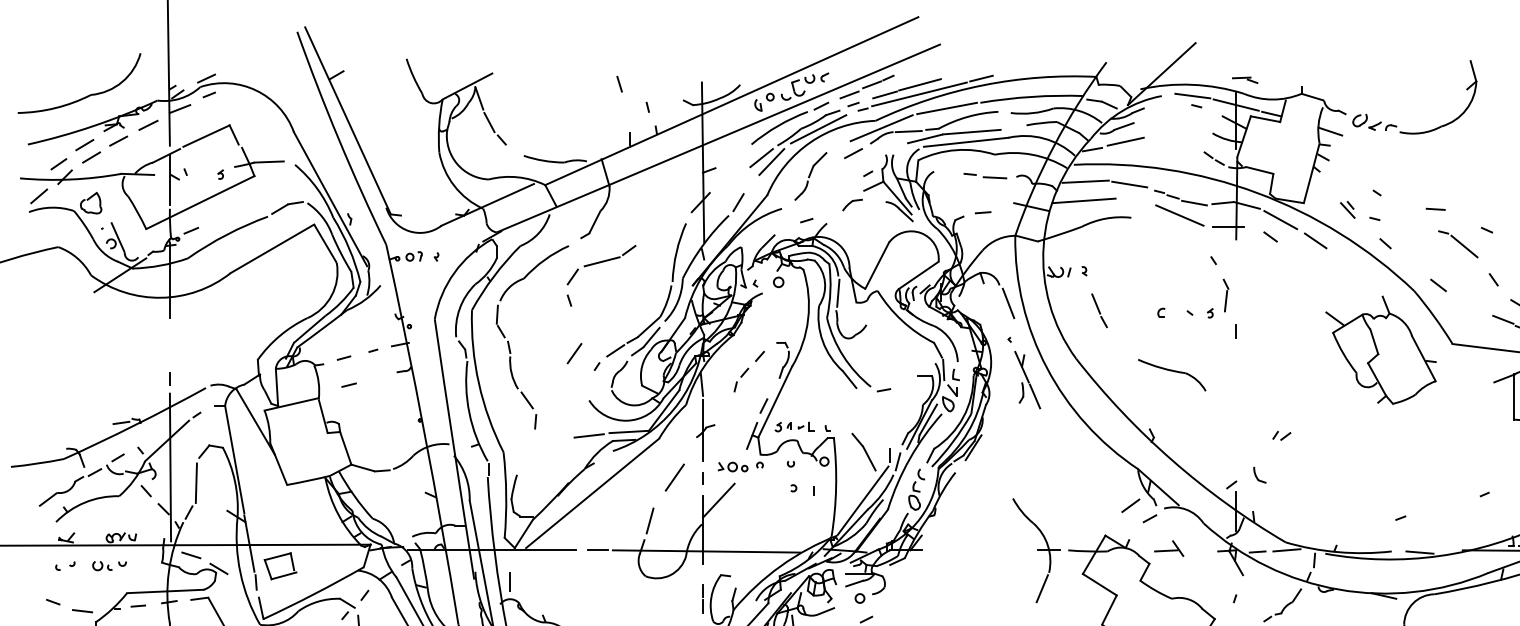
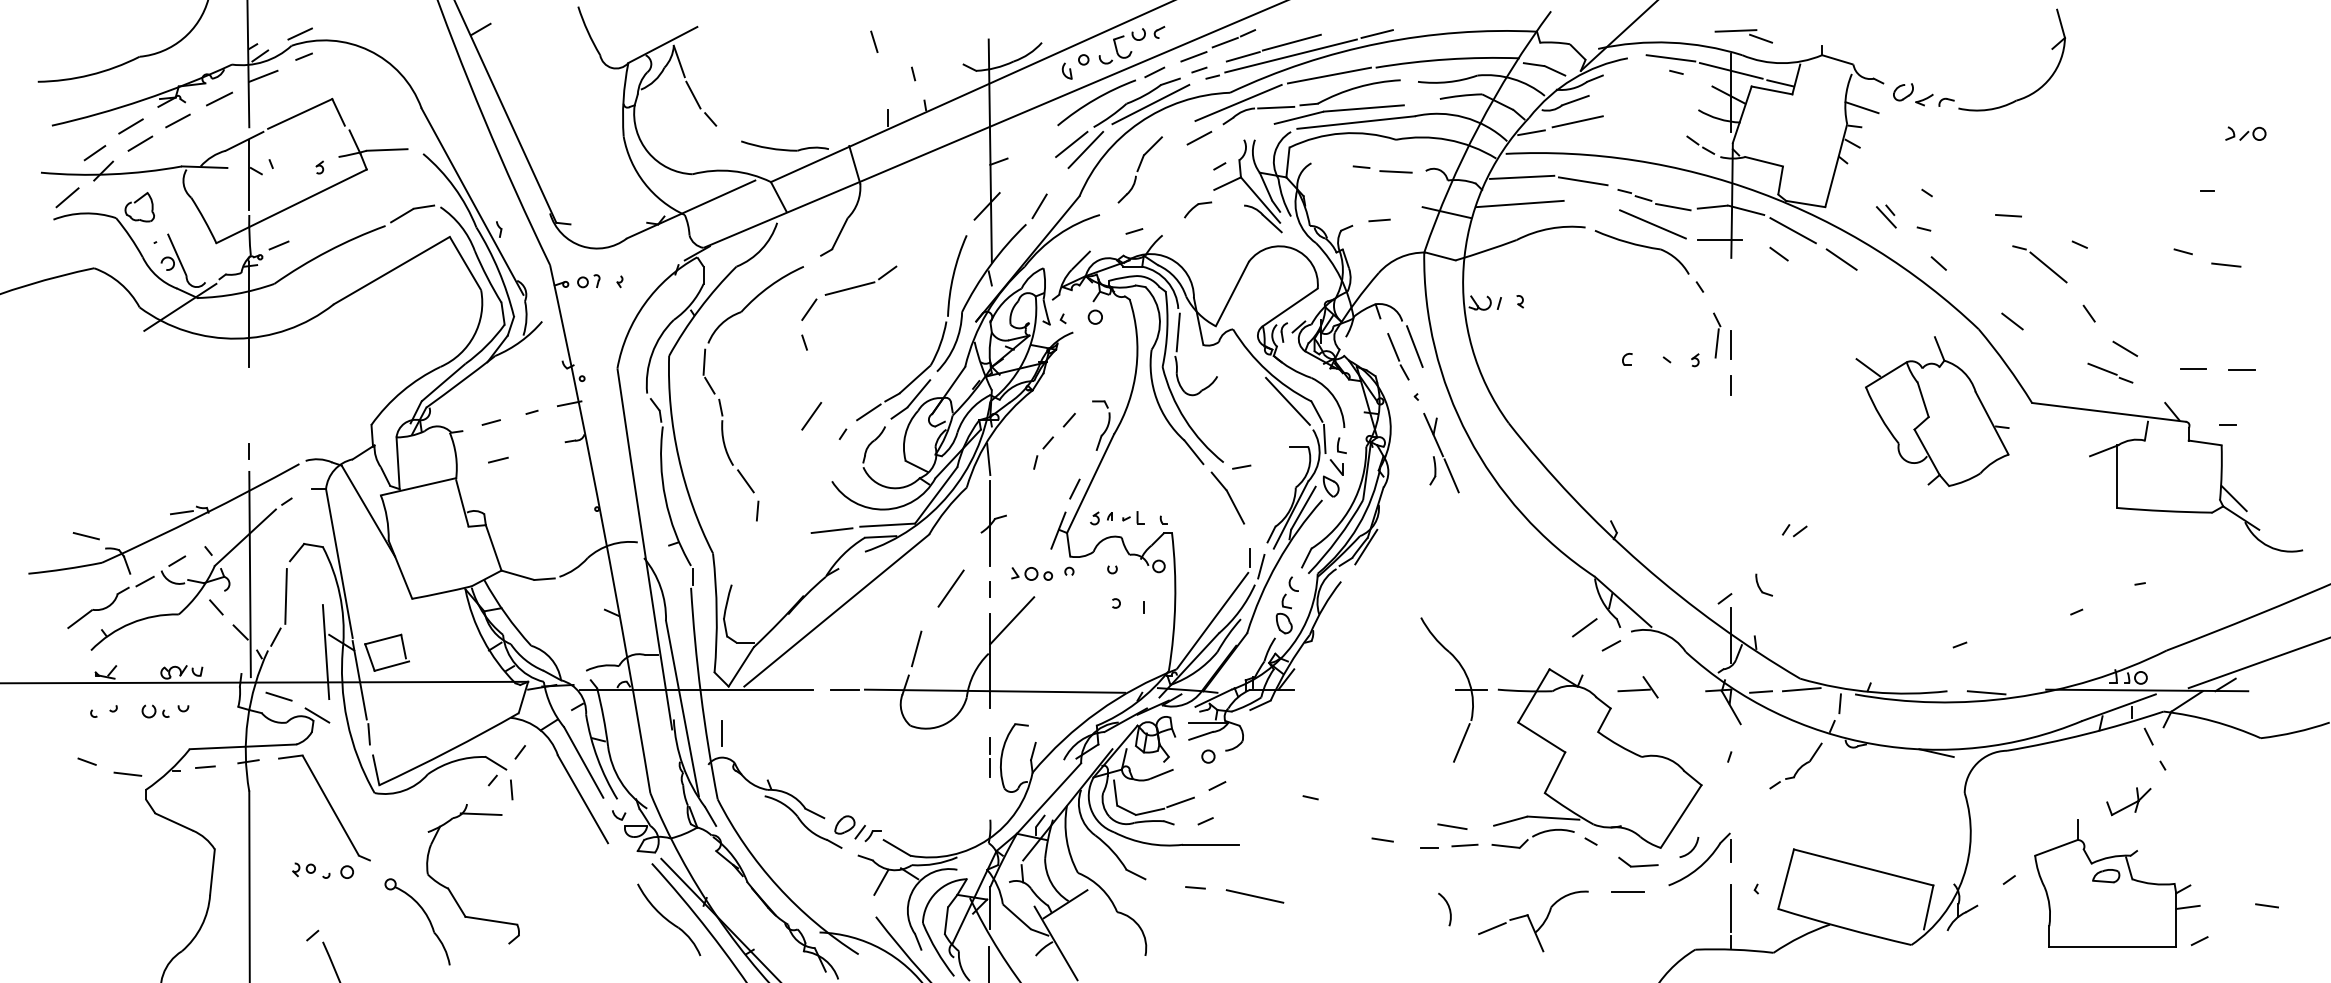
part: (1245, 80) -> (1743, 36), size x1.67
line: (1236, 301) -> (1731, 344), added
part: (1099, 310) -> (1398, 356), moved
line: (916, 342) -> (1287, 400), added
part: (1171, 375) -> (1641, 252), moved
line: (52, 440) -> (85, 536), added
part: (863, 451) -> (1227, 497), moved
line: (224, 523) -> (325, 652), added
part: (278, 557) -> (384, 640), moved

